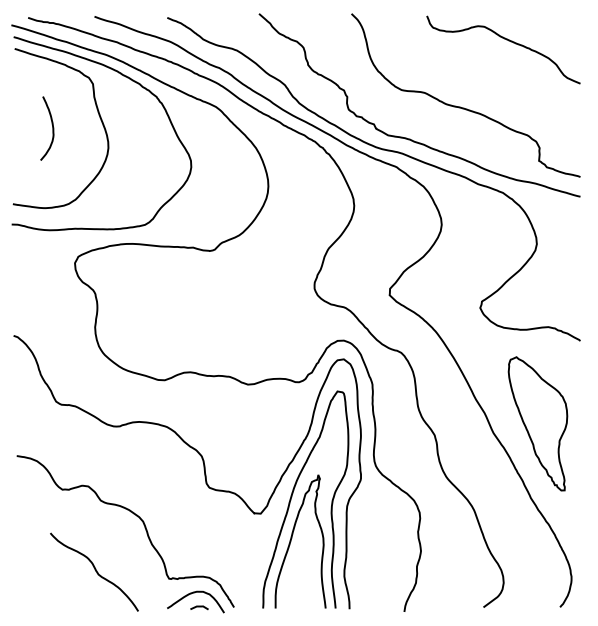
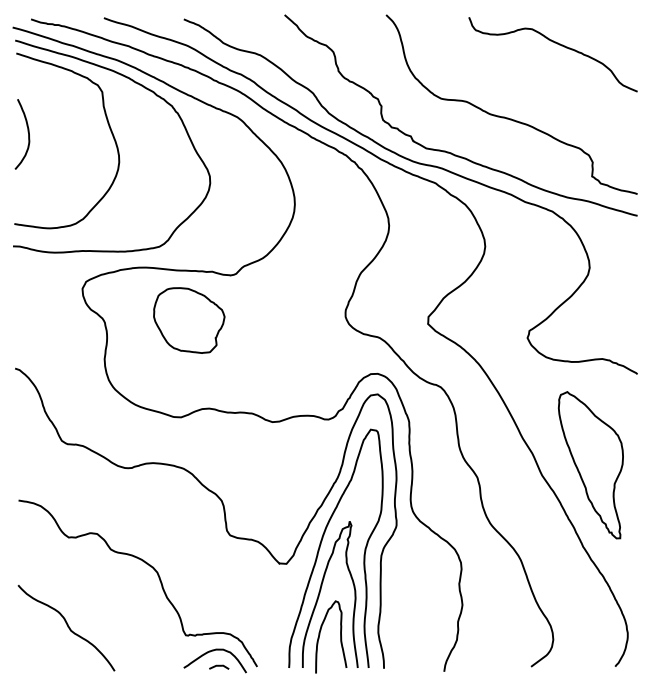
curve: (52, 128) -> (28, 134), moved
part: (172, 291) -> (189, 319), added
curve: (95, 571) -> (67, 627), moved
curve: (309, 579) -> (340, 636), added

